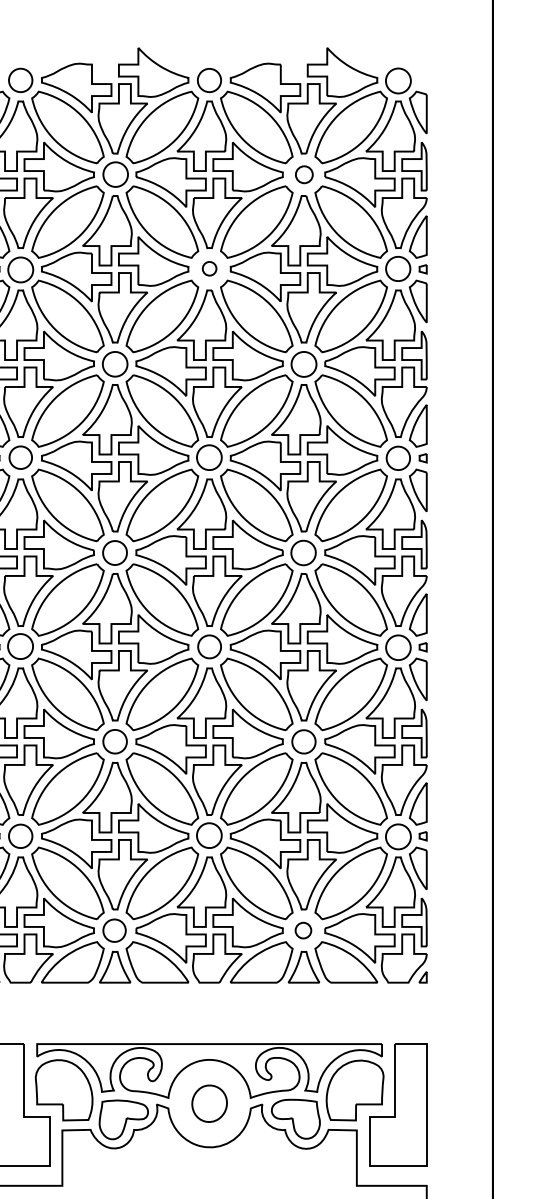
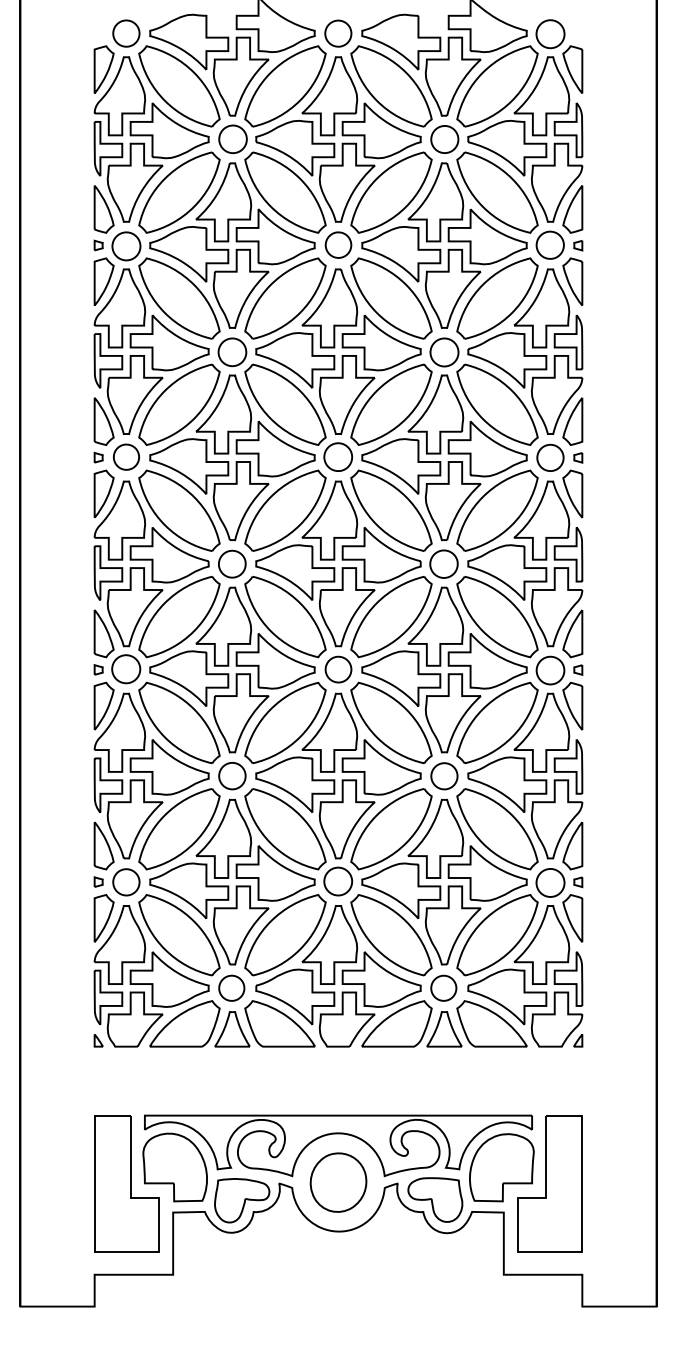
part: (304, 174) -> (444, 139), size x1.43
part: (209, 268) -> (338, 244), size x1.67
part: (303, 929) -> (443, 987), size x1.43
part: (209, 1103) -> (338, 1182), size x1.43

